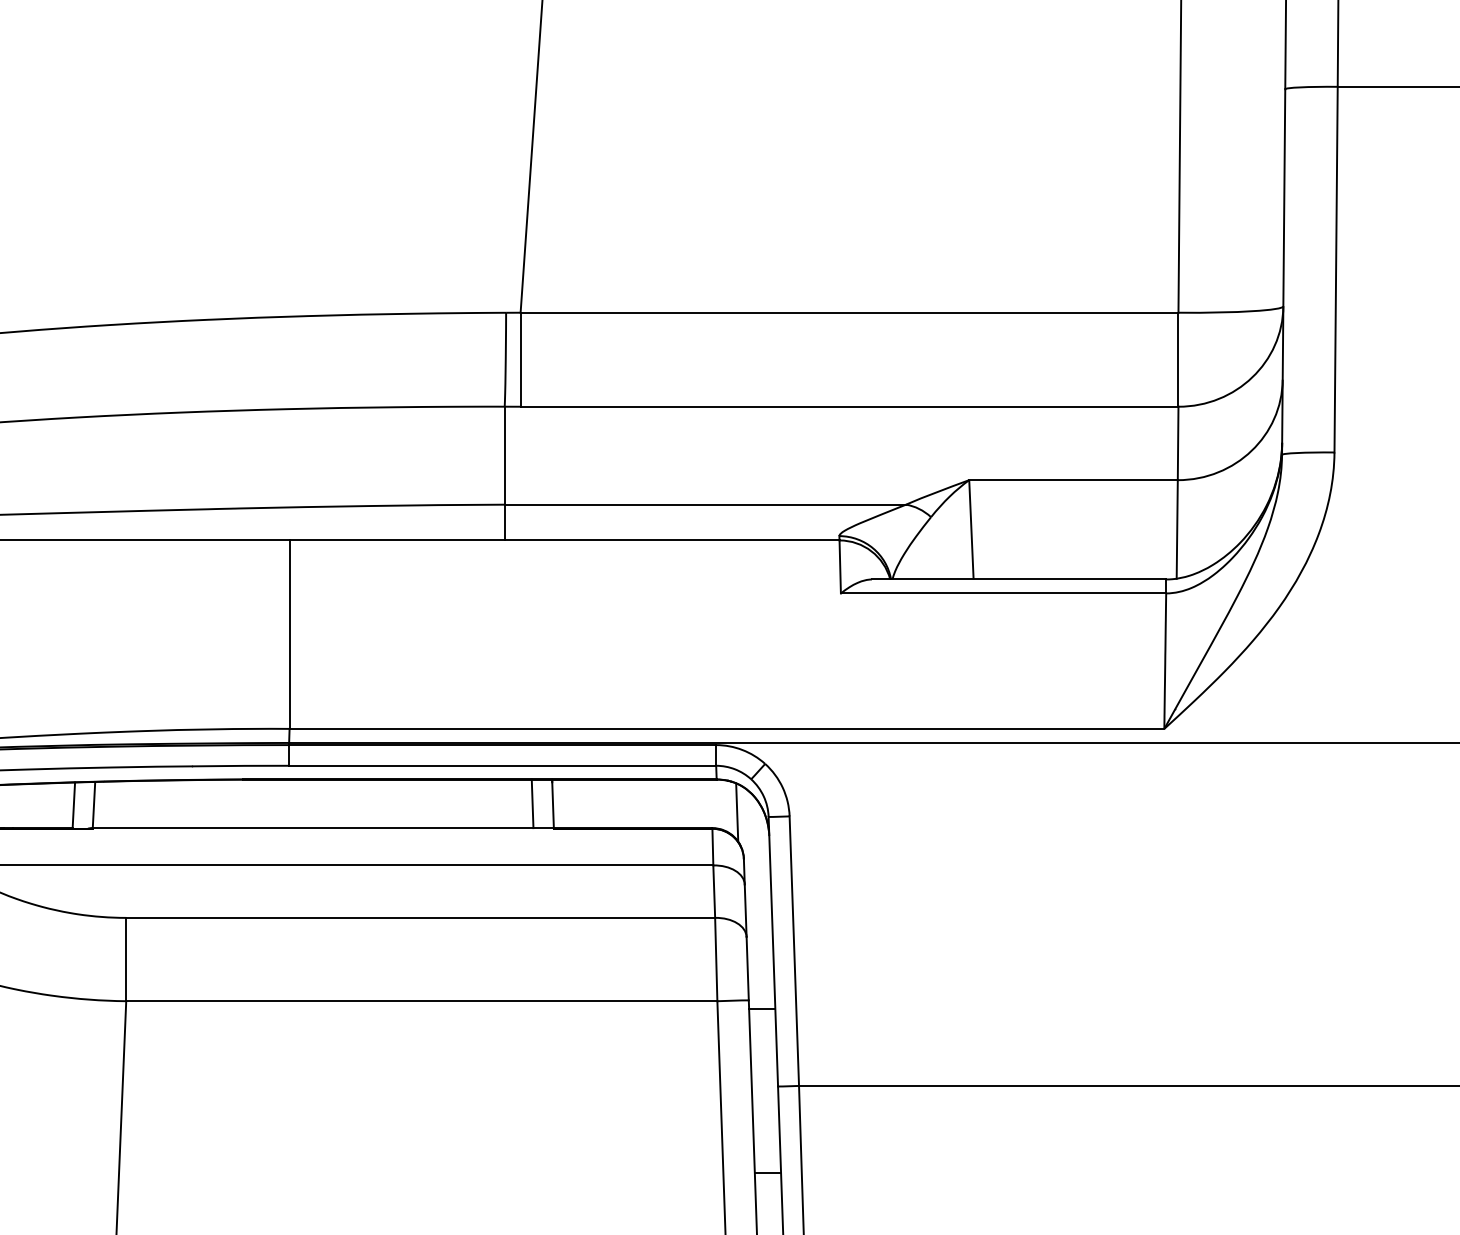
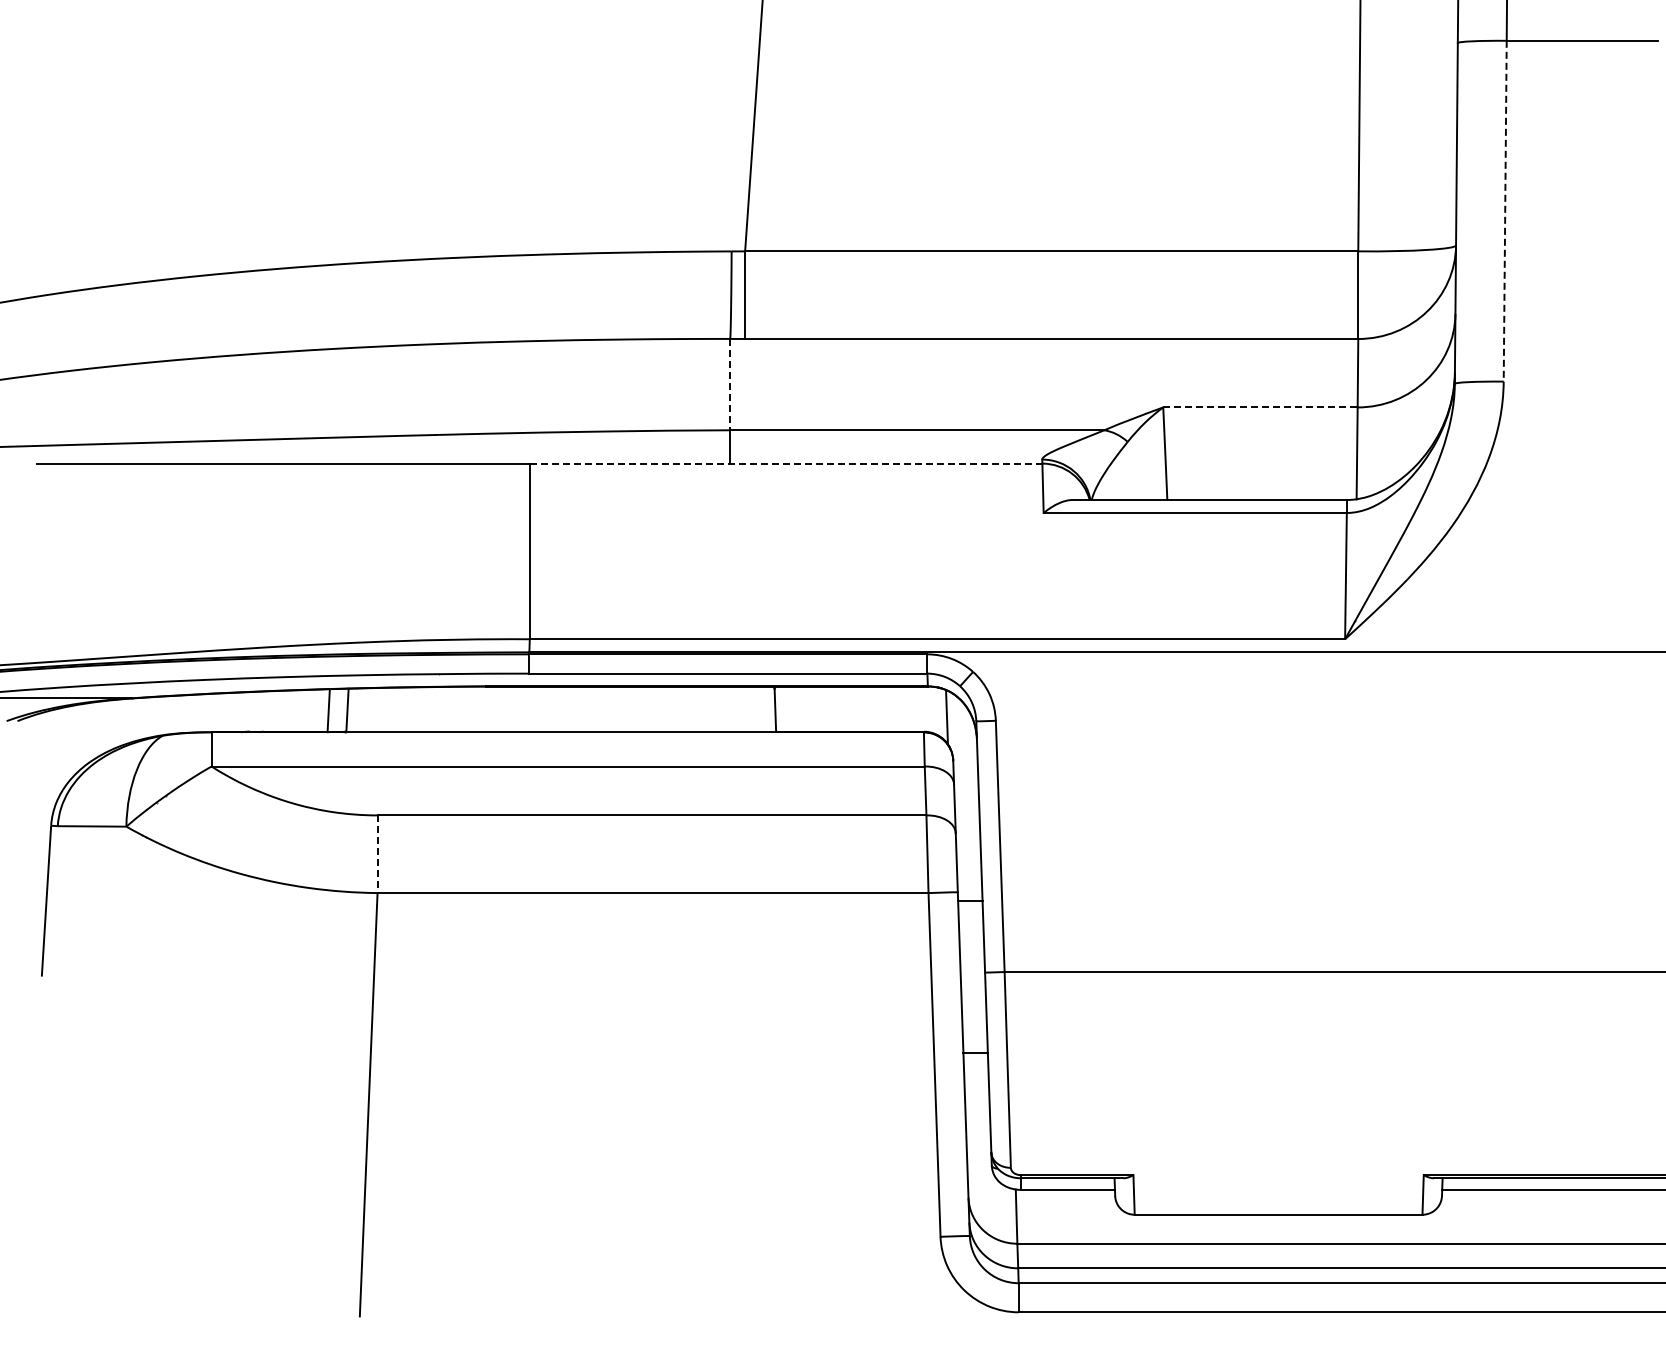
line: (1336, 269) -> (1505, 211), solid -> dashed
line: (504, 455) -> (730, 384), solid -> dashed
line: (1073, 480) -> (1260, 407), solid -> dashed
line: (564, 540) -> (786, 463), solid -> dashed
line: (532, 803) -> (756, 708), removed
line: (126, 959) -> (377, 854), solid -> dashed

